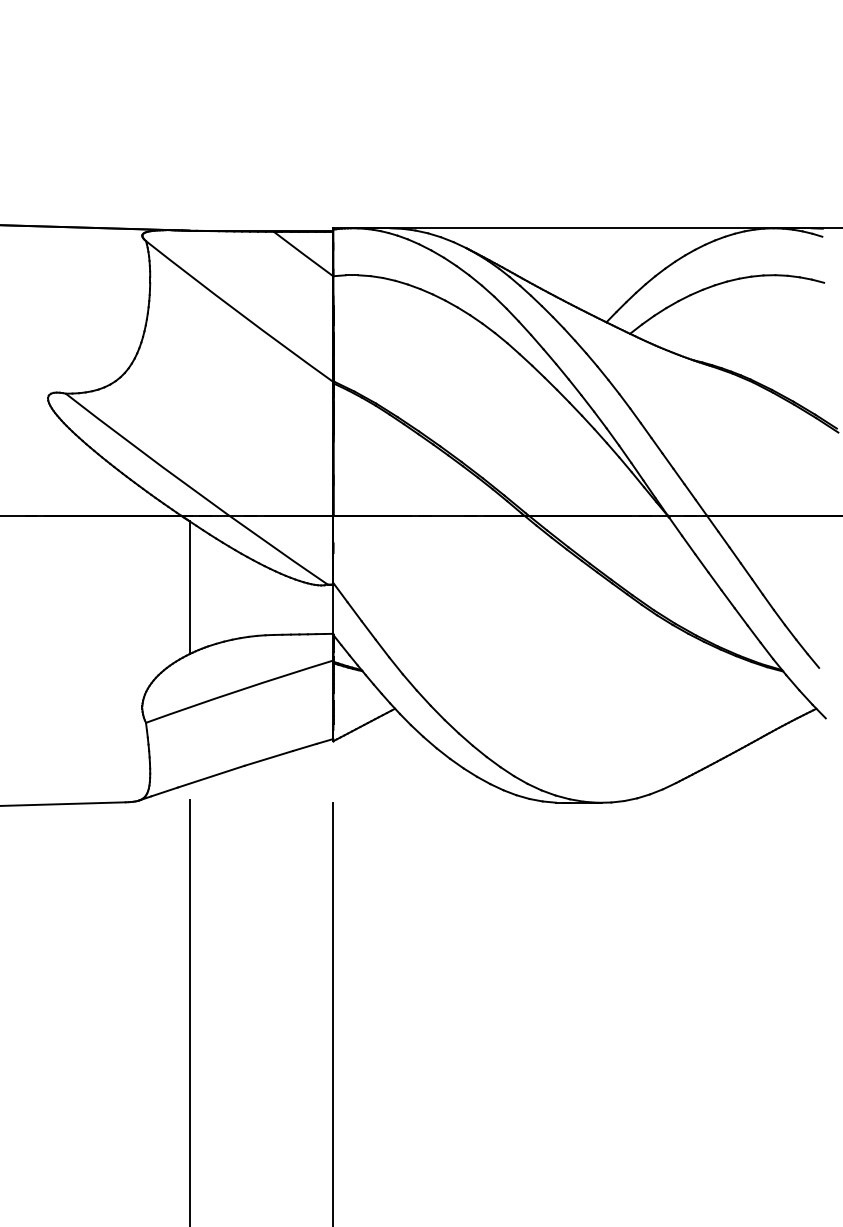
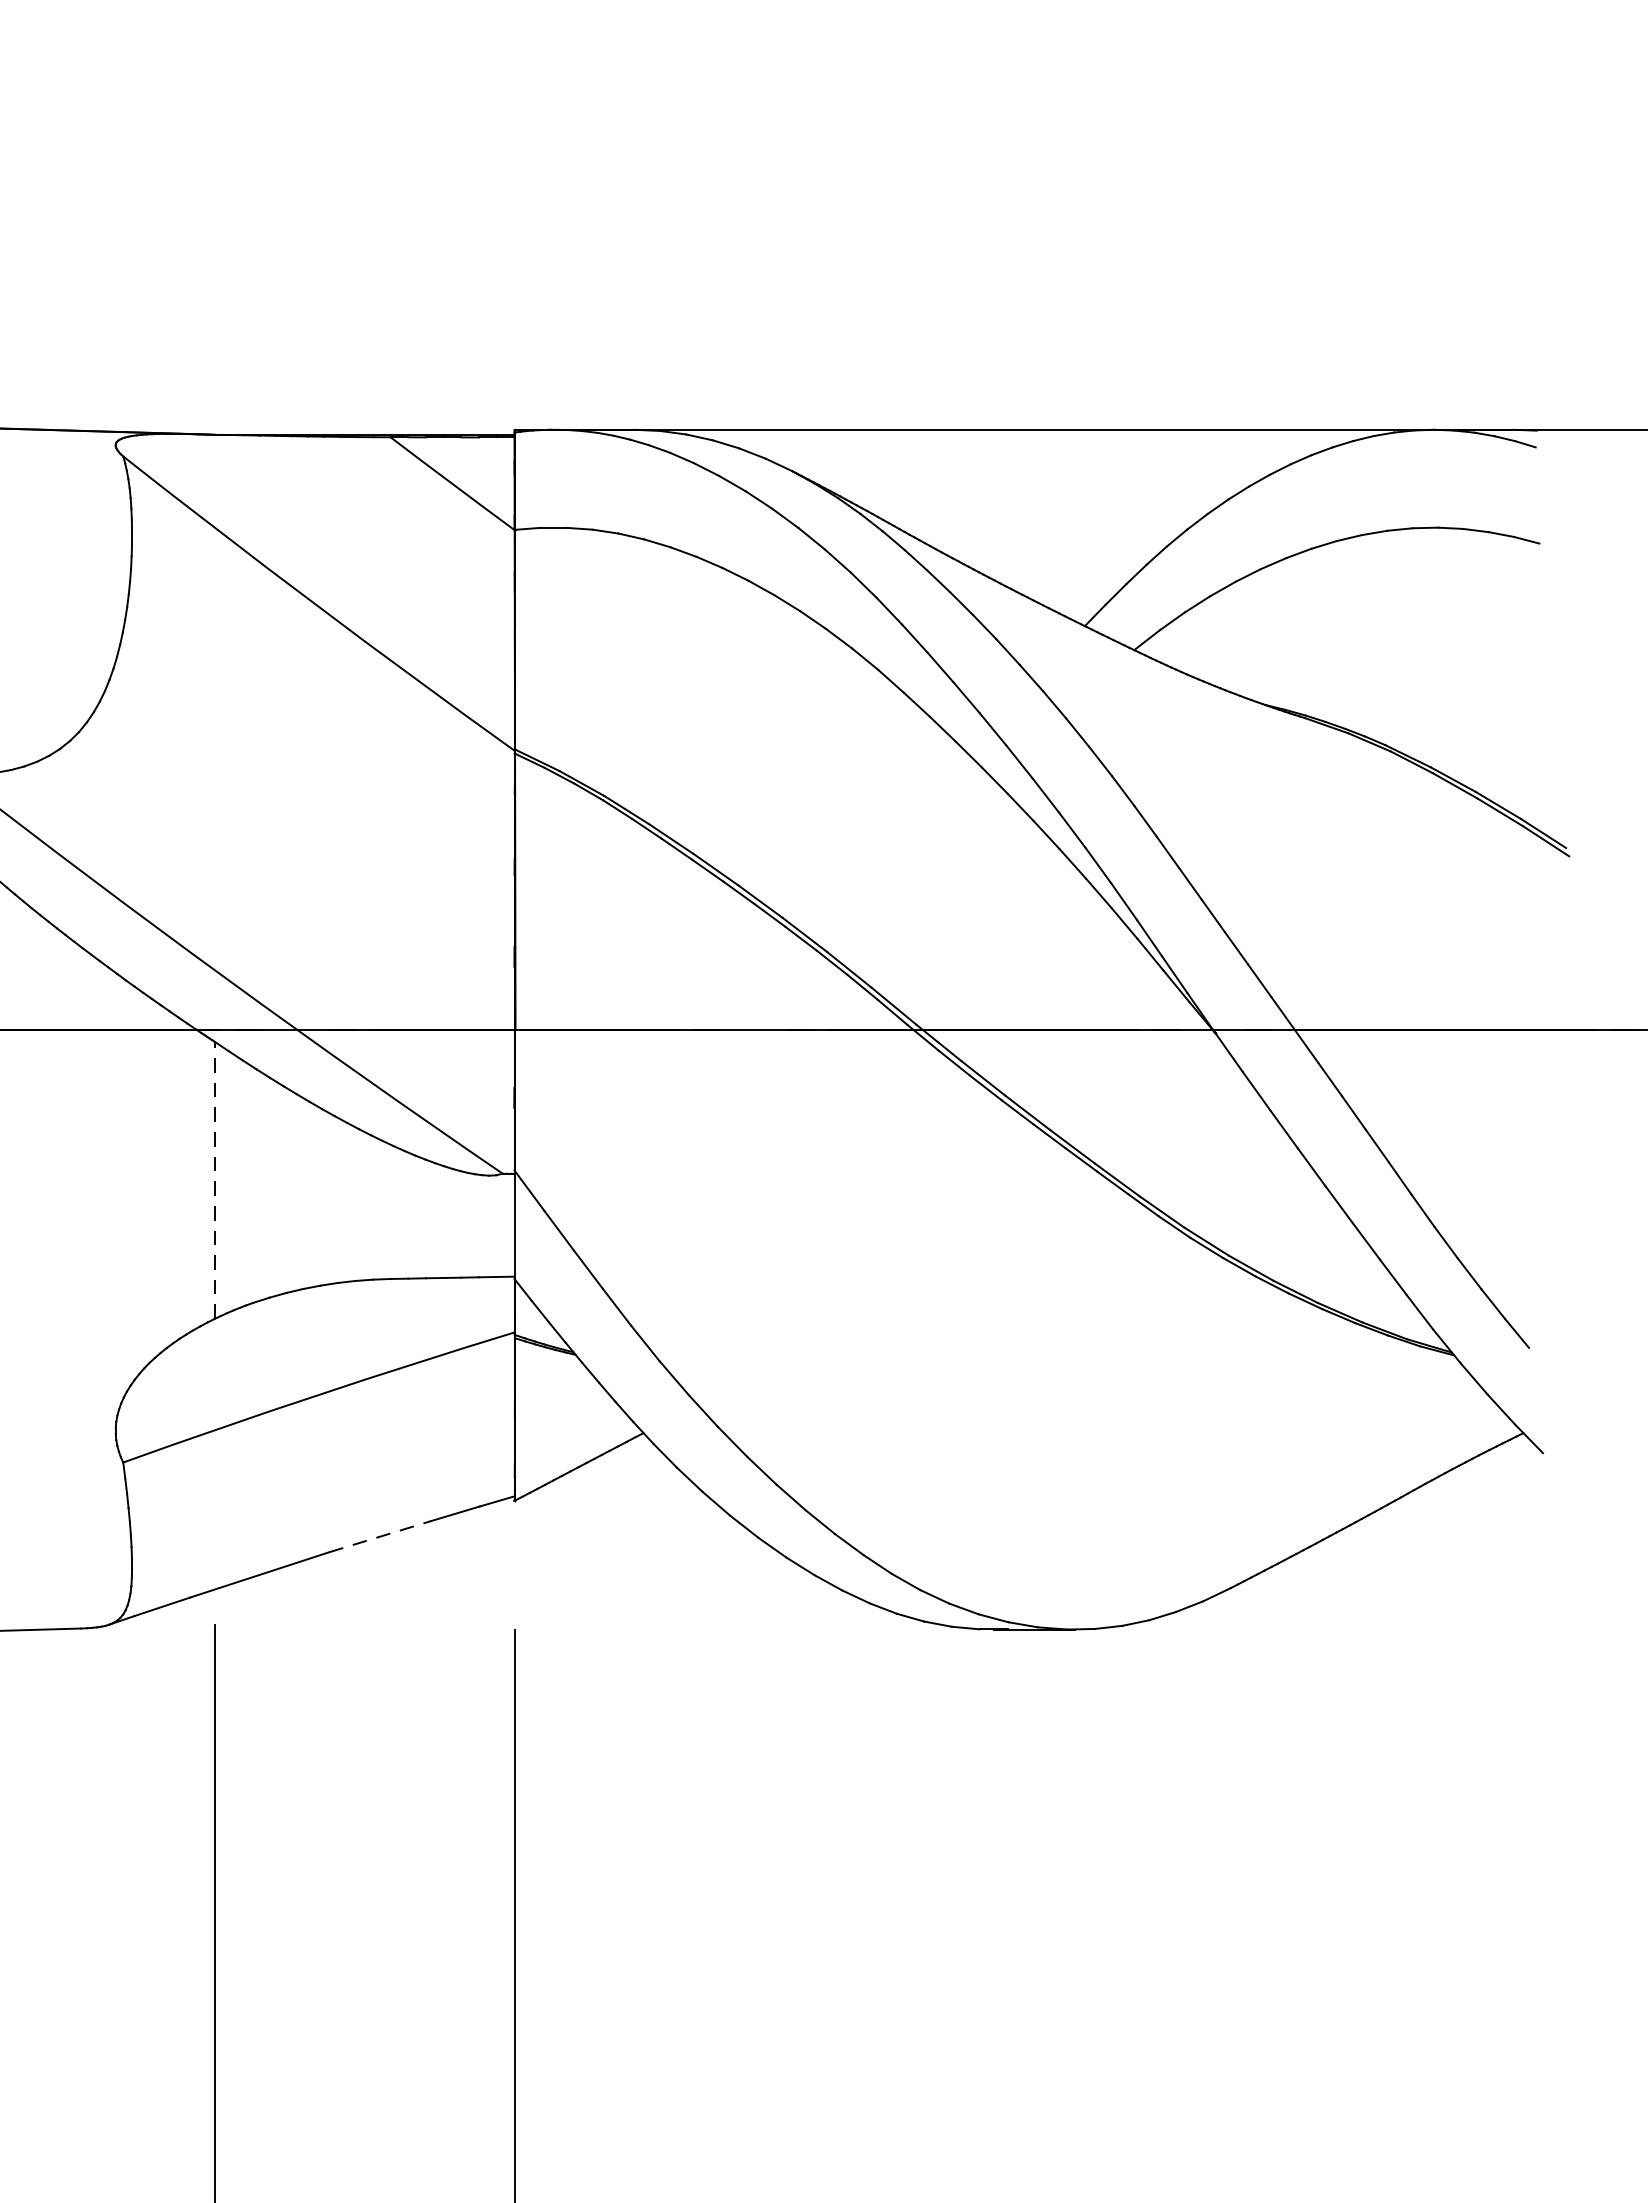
line: (189, 587) -> (214, 1179), solid -> dashed
line: (269, 758) -> (381, 1537), solid -> dashed

